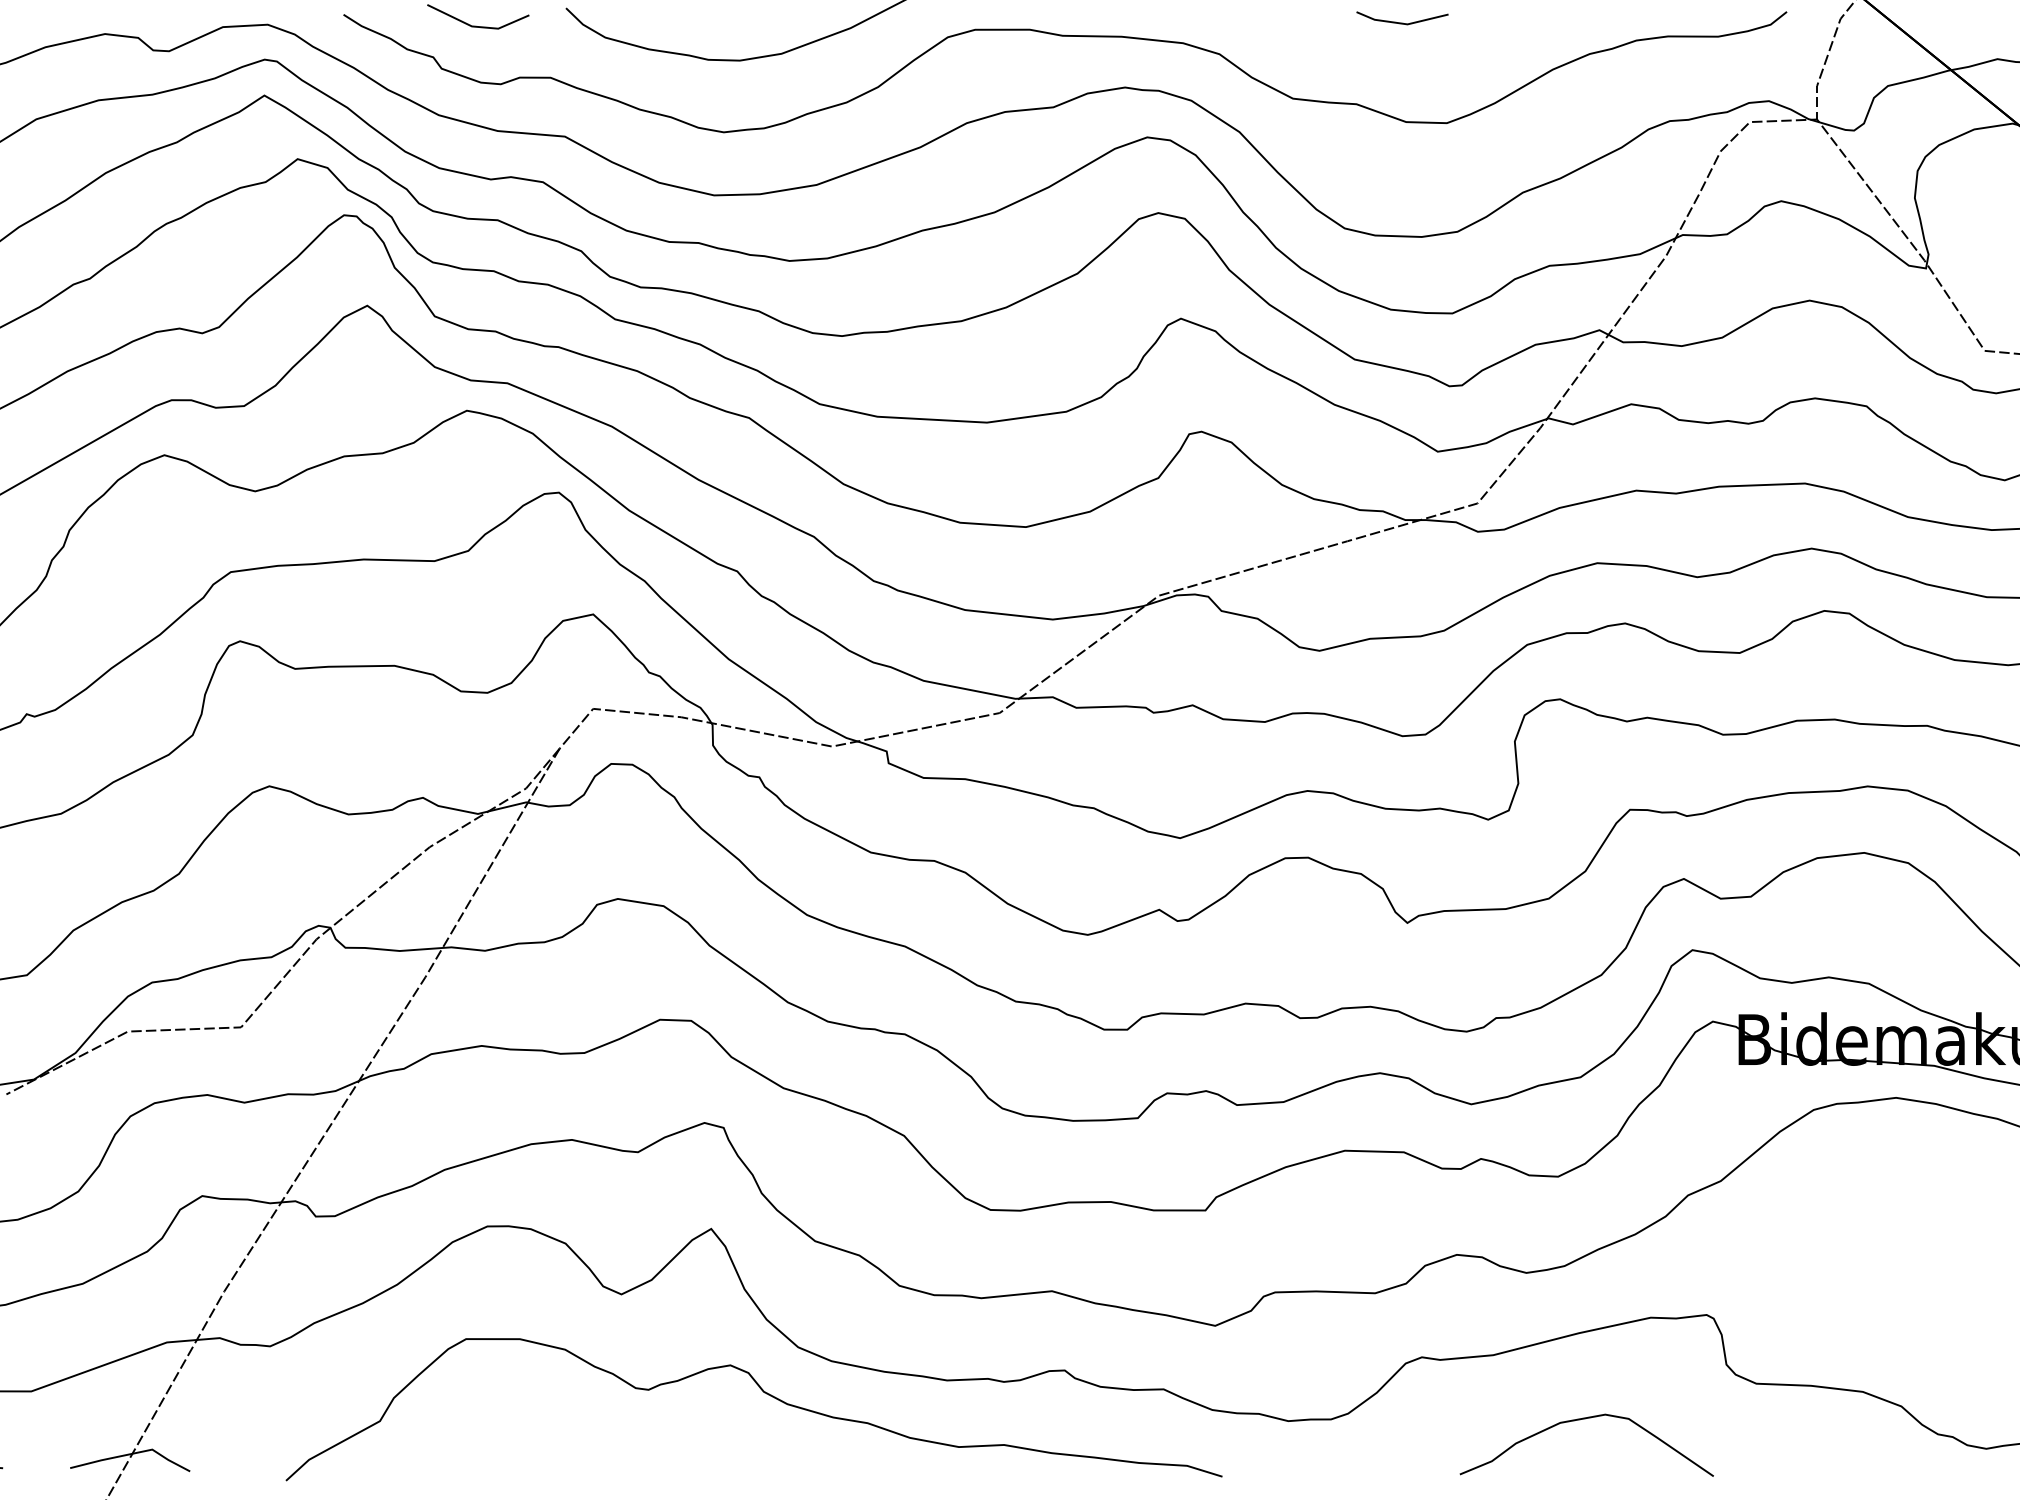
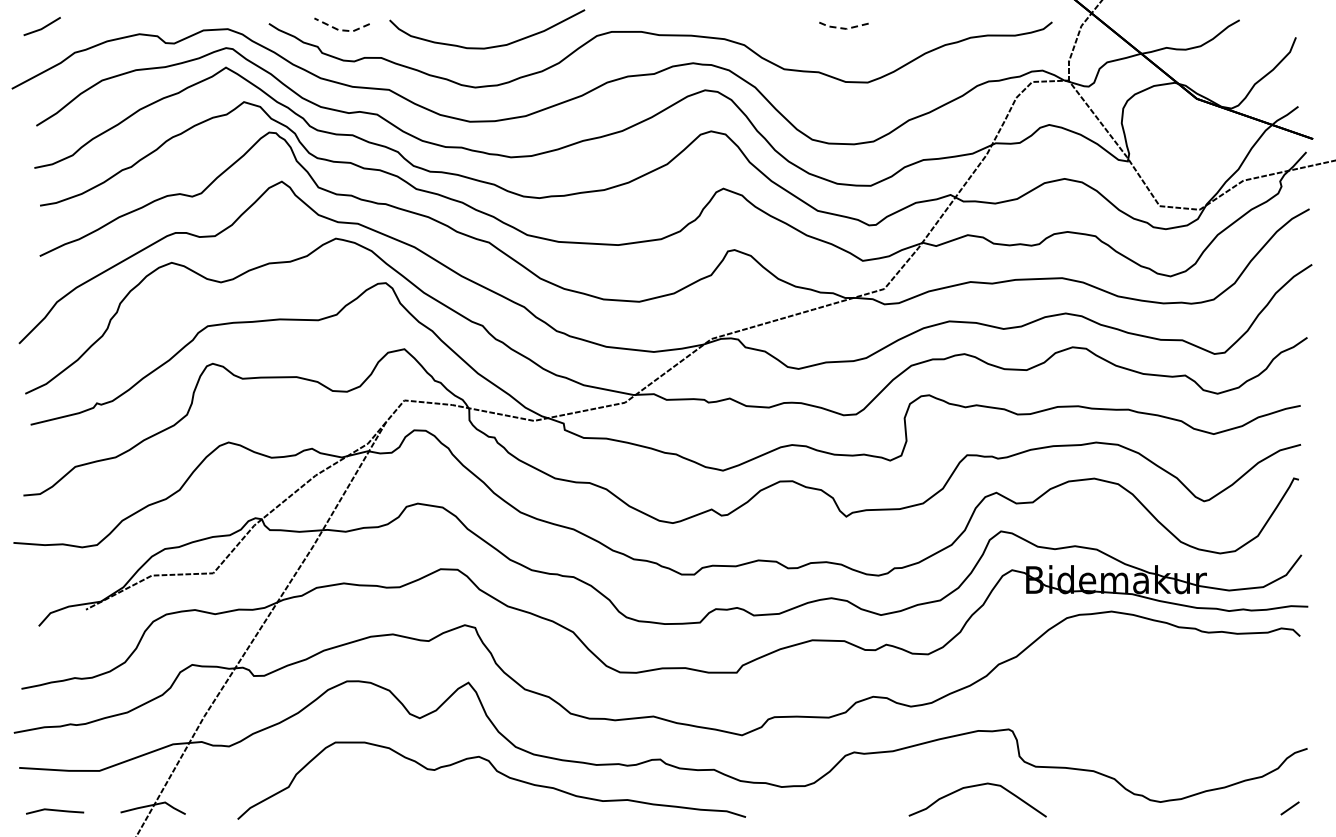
line: (1400, 23) -> (842, 28), solid -> dashed
line: (477, 27) -> (341, 30), solid -> dashed
curve: (1586, 1420) -> (977, 786), moved

